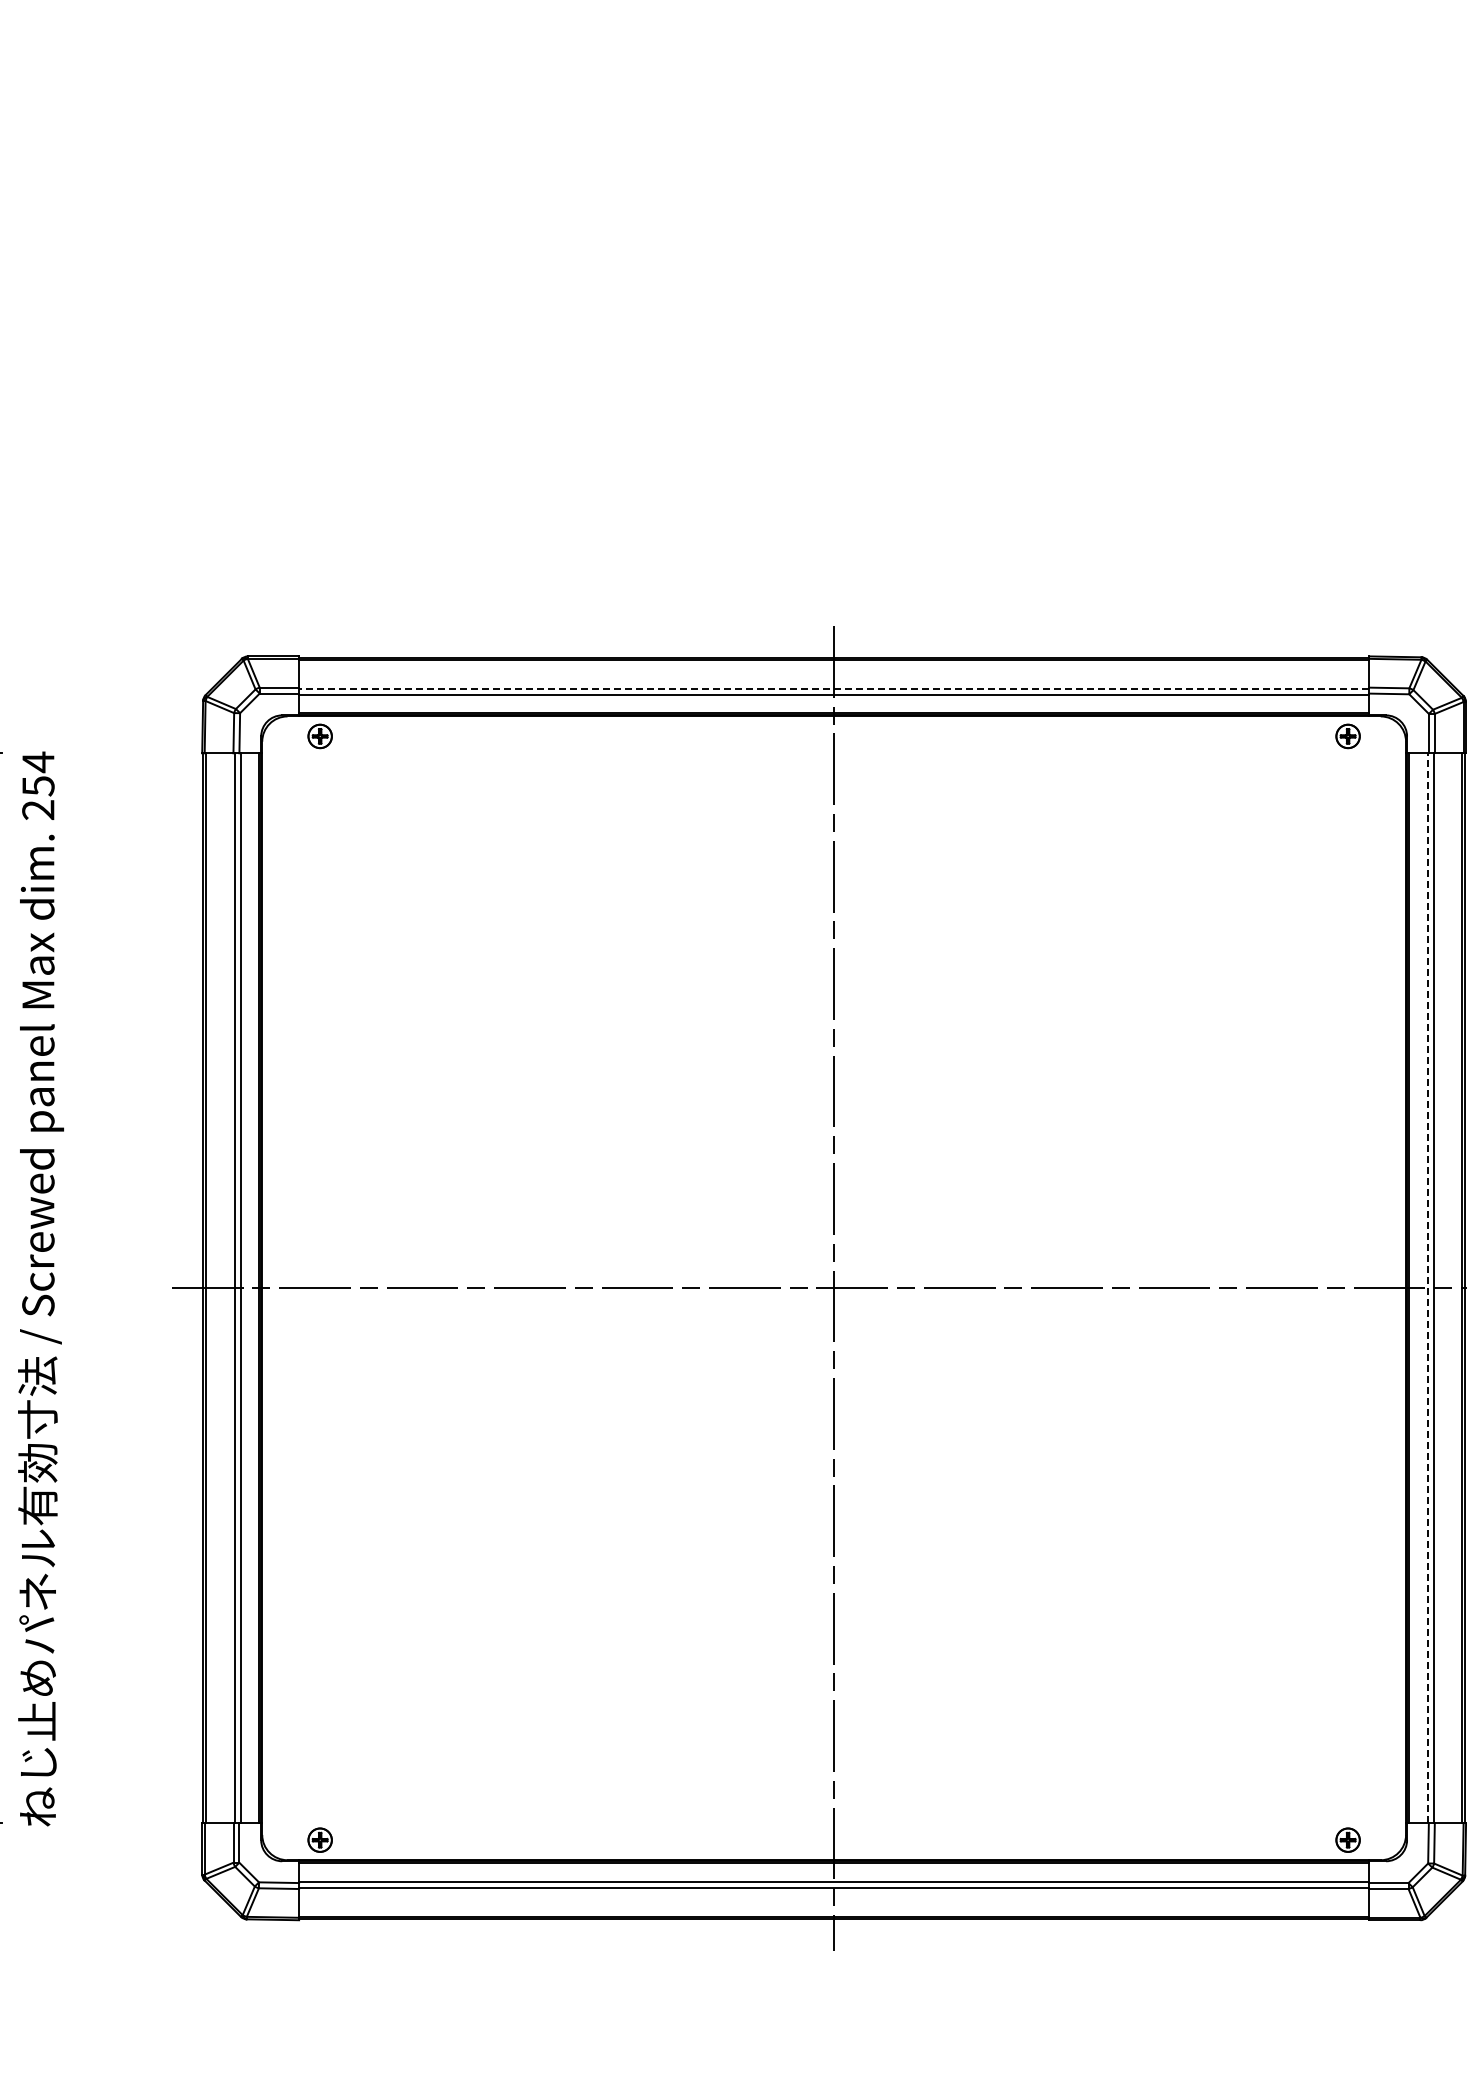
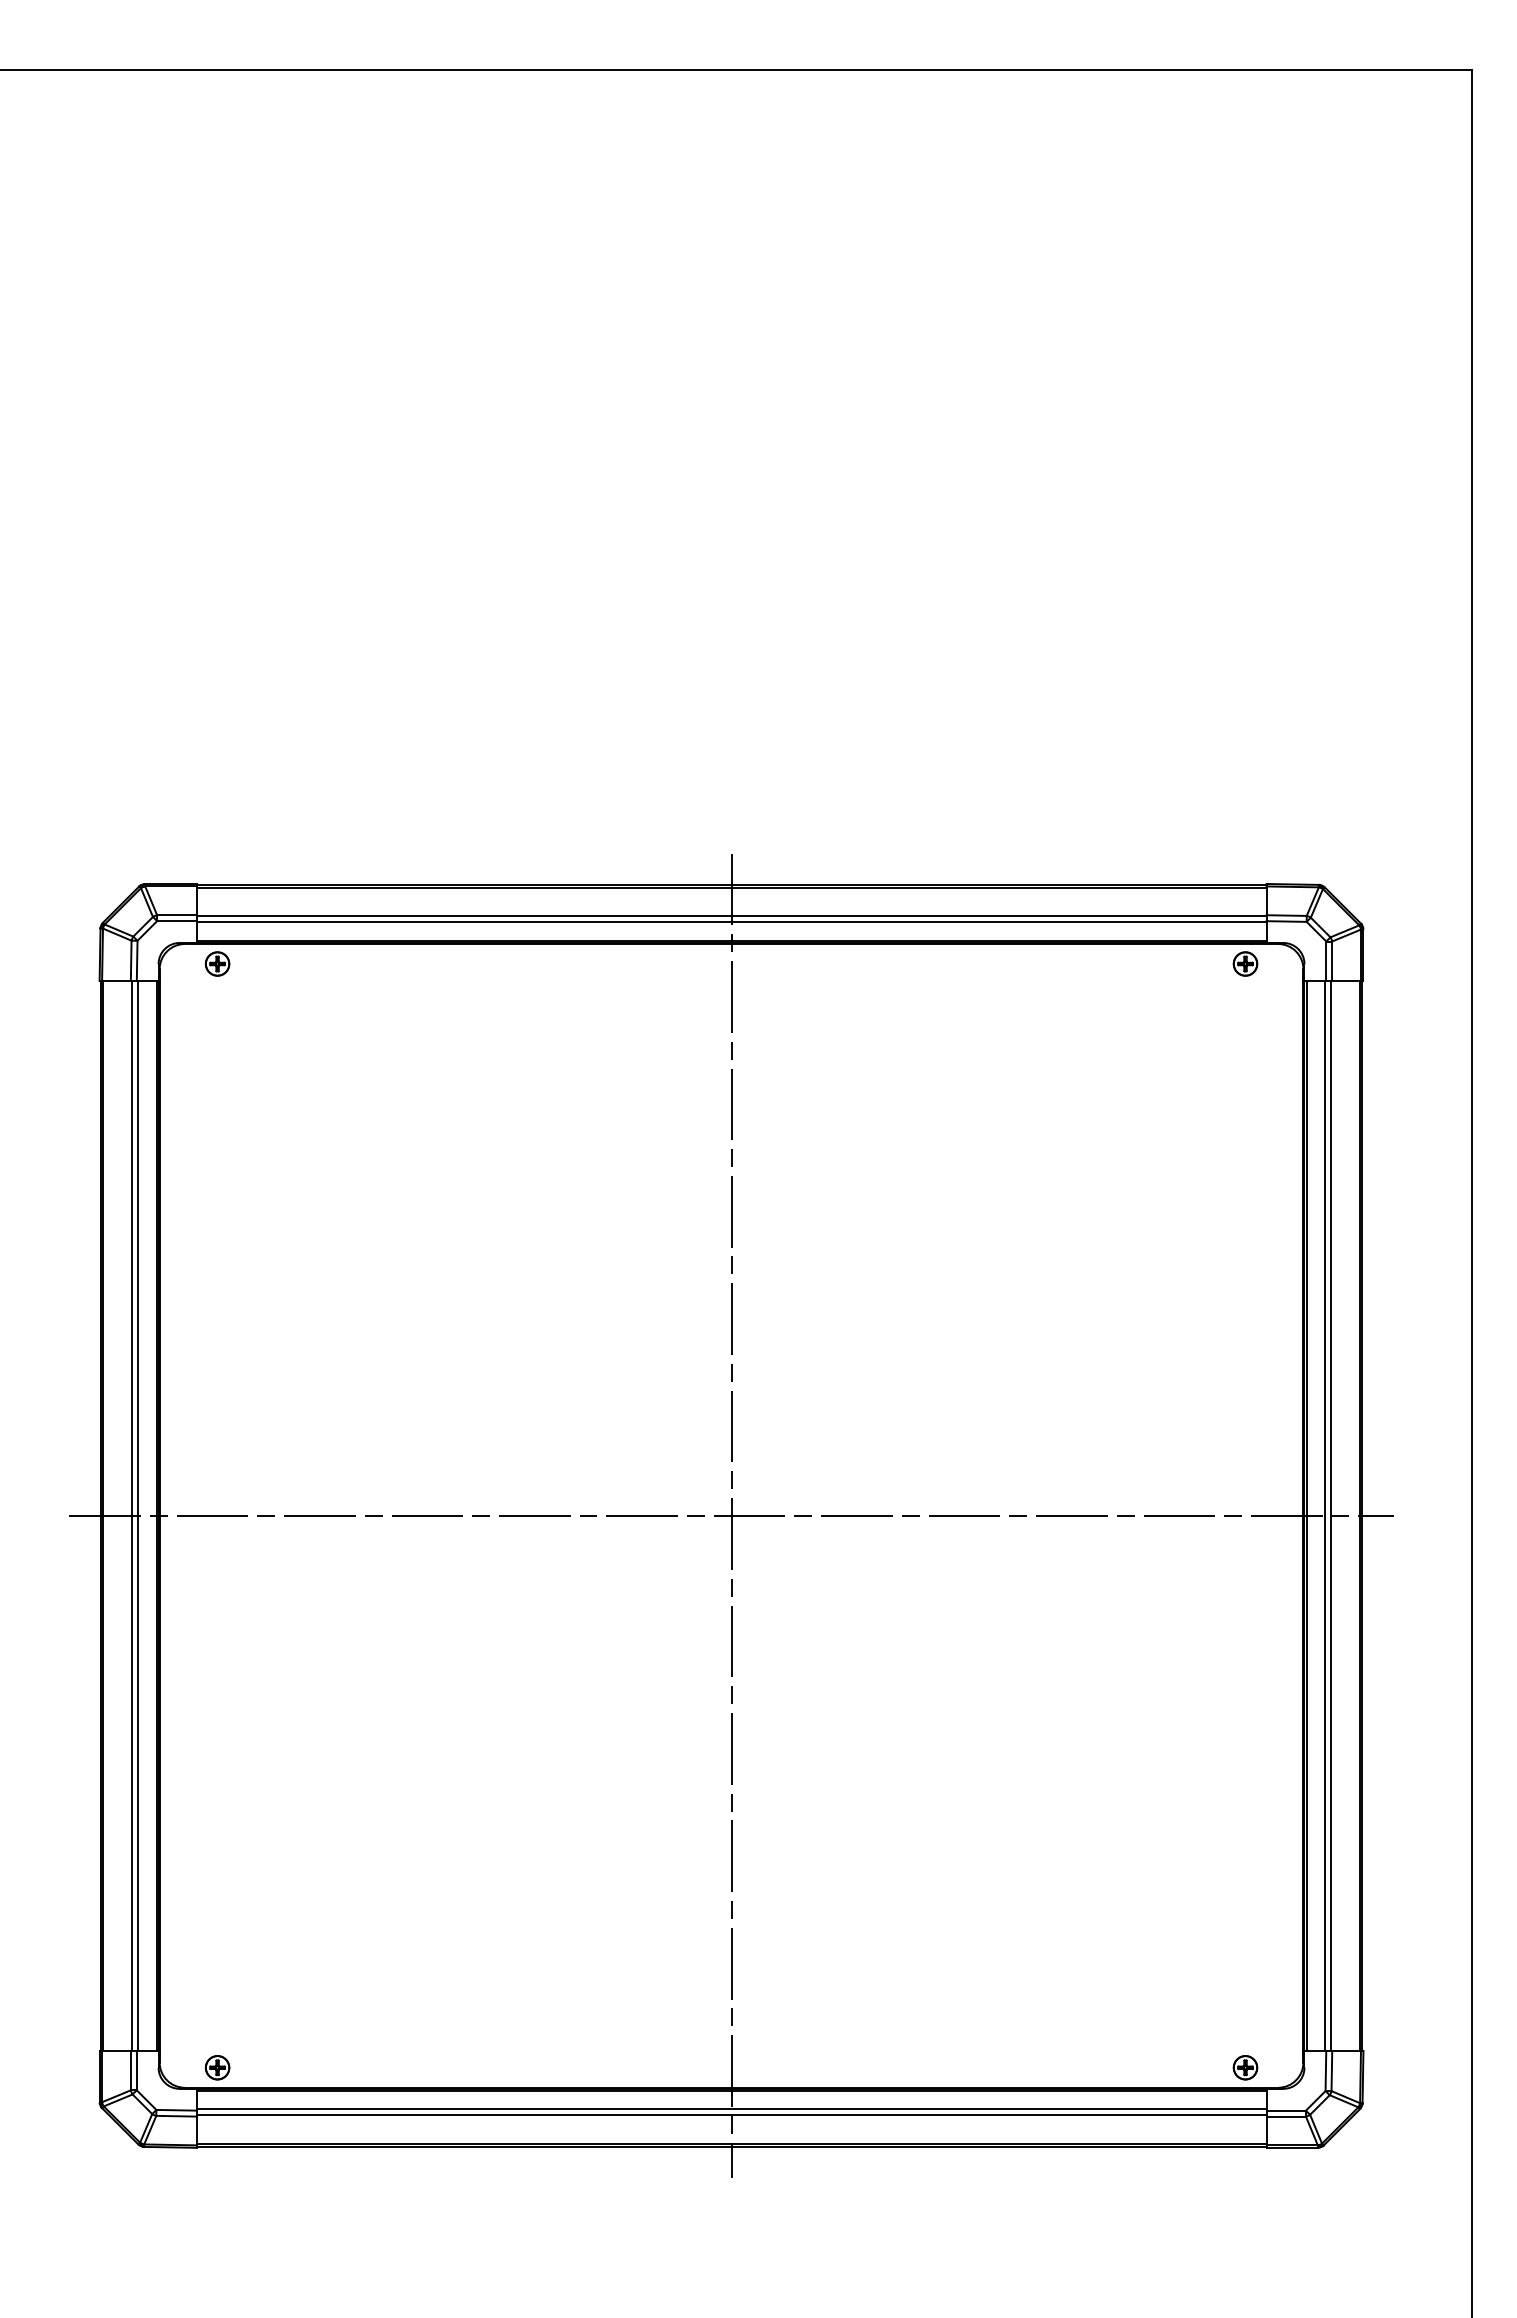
line: (834, 688) -> (731, 916), dashed -> solid
line: (1428, 1287) -> (1325, 1515), dashed -> solid

